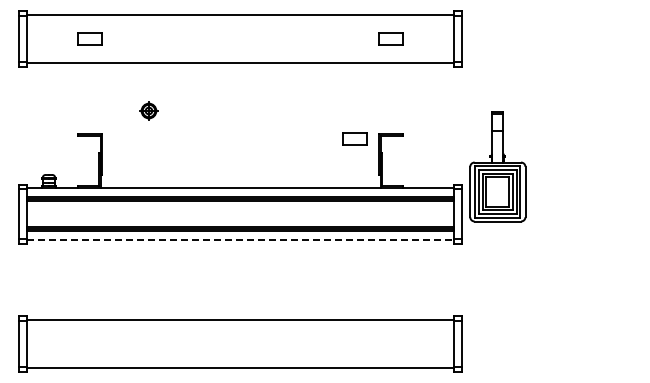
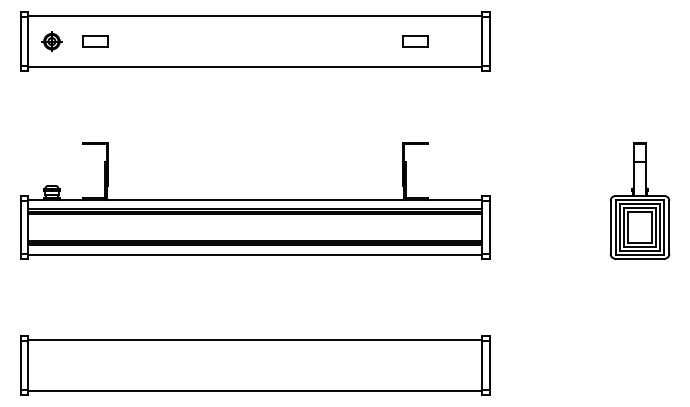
part: (148, 110) -> (51, 41), moved
part: (354, 138) -> (376, 147), removed
part: (497, 166) -> (639, 200), moved
line: (240, 239) -> (255, 254), dashed -> solid

